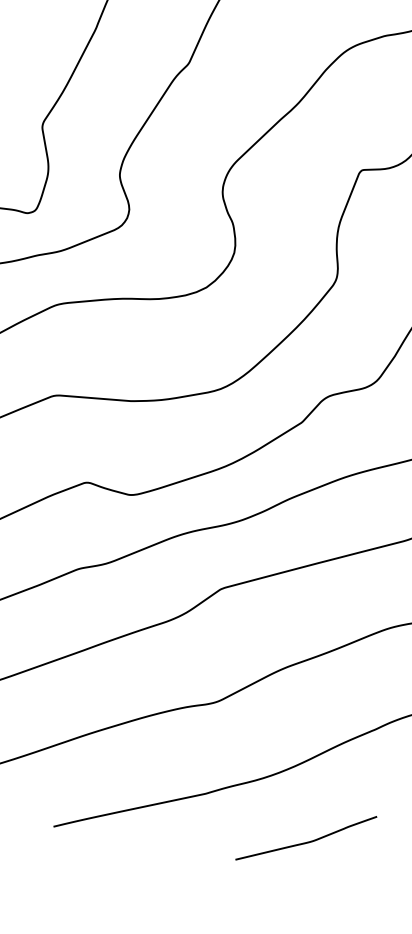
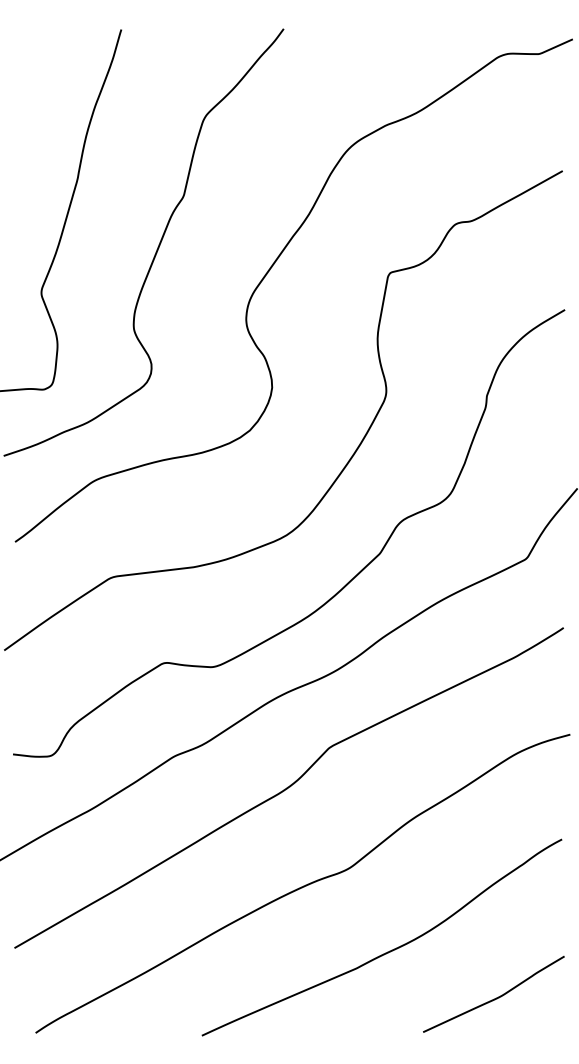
curve: (308, 841) -> (496, 997), moved

